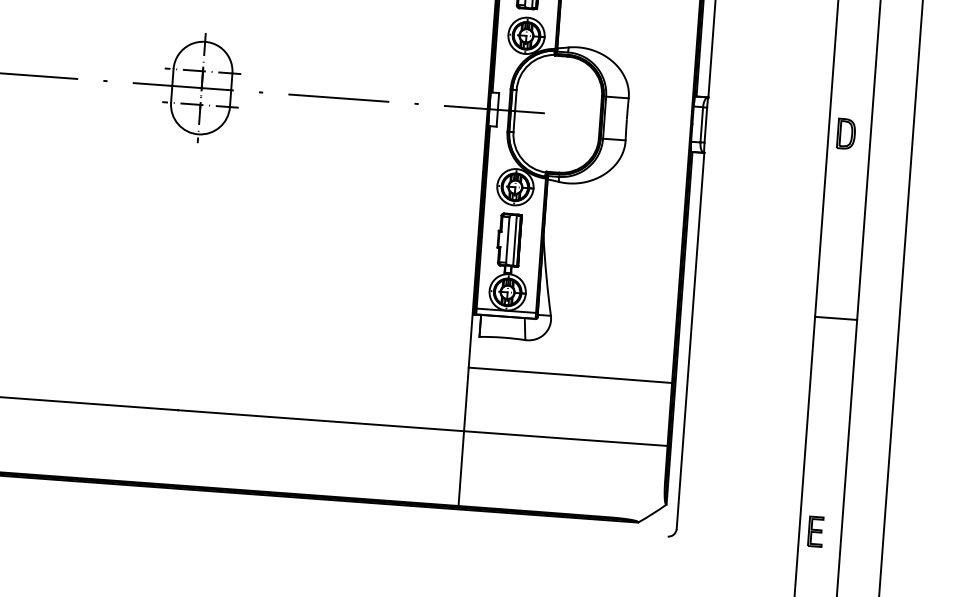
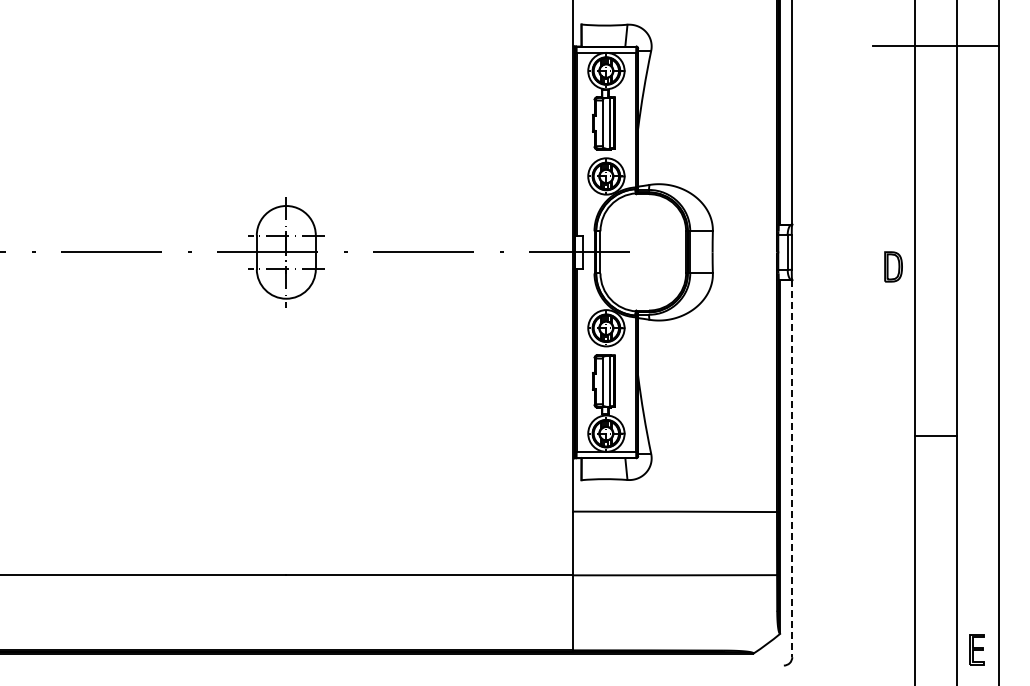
part: (846, 133) -> (893, 266), moved
line: (690, 341) -> (792, 469), solid -> dashed
part: (815, 531) -> (976, 649), moved

